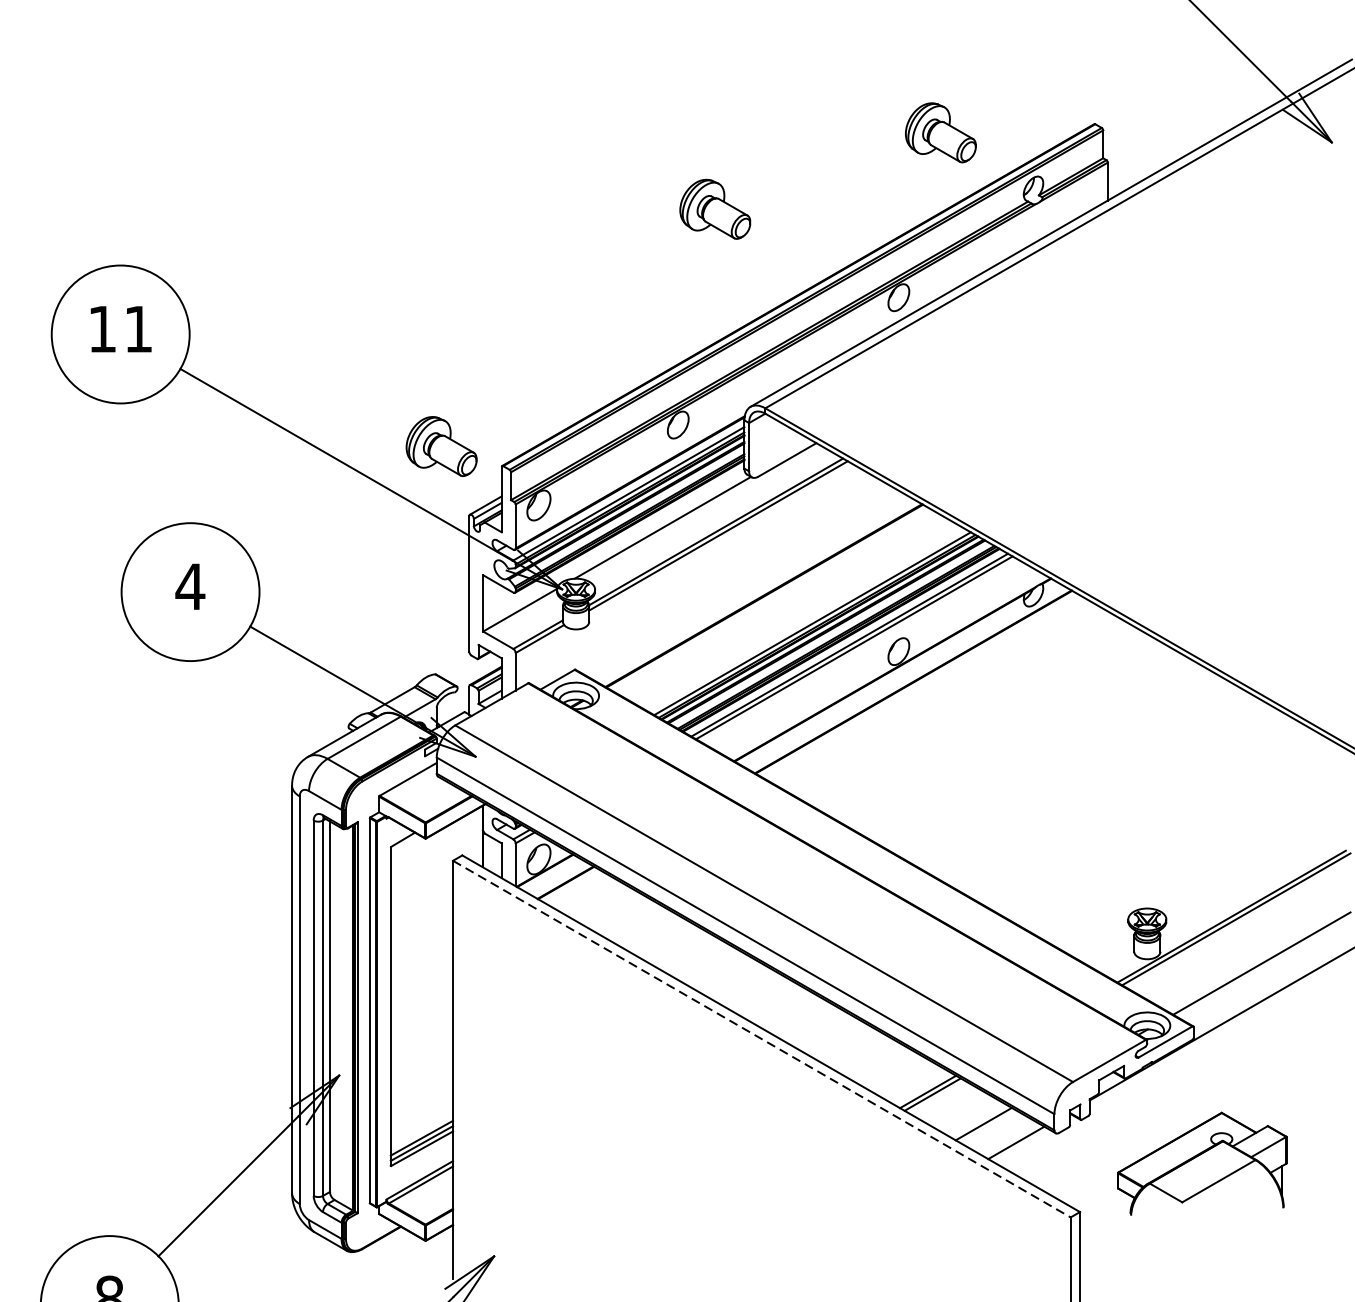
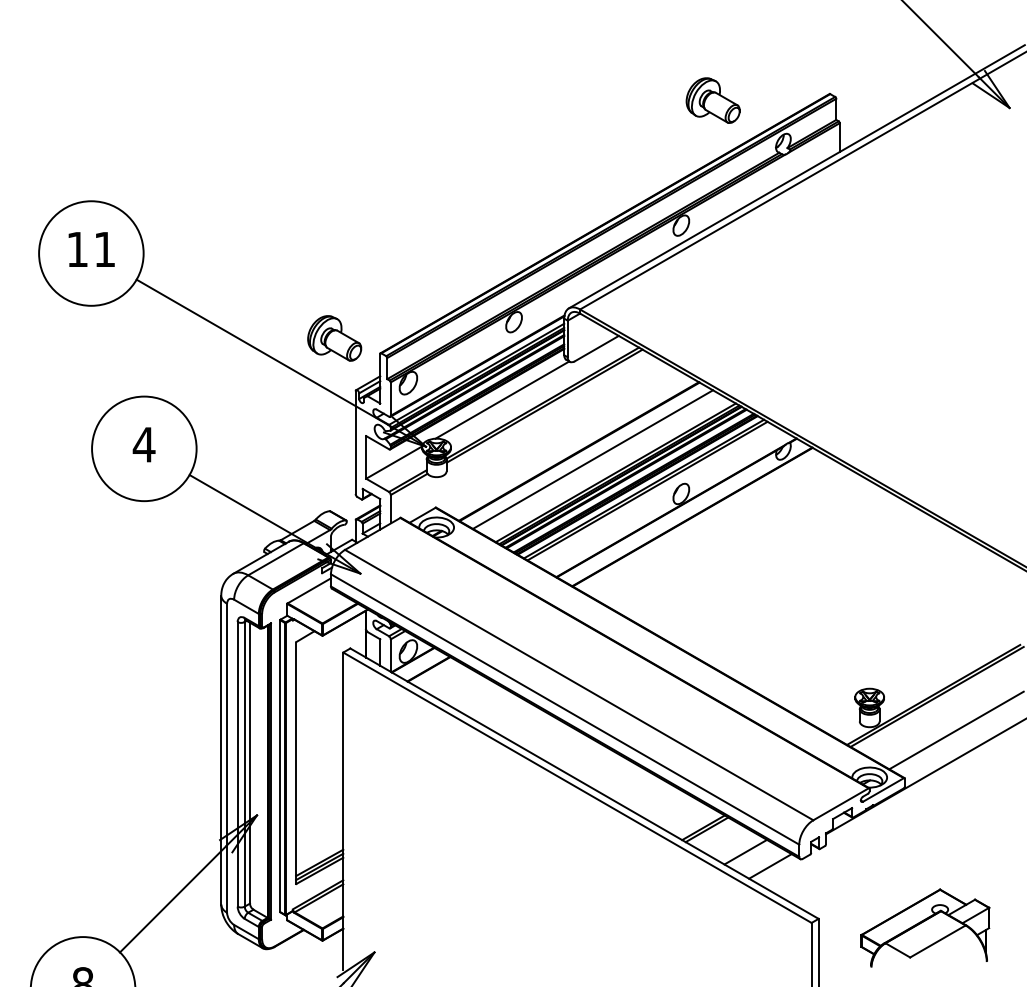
part: (714, 209) -> (541, 158), removed
line: (781, 606) -> (592, 459), added
line: (761, 1040) -> (577, 788), dashed -> solid
part: (1202, 1162) -> (925, 927), moved

